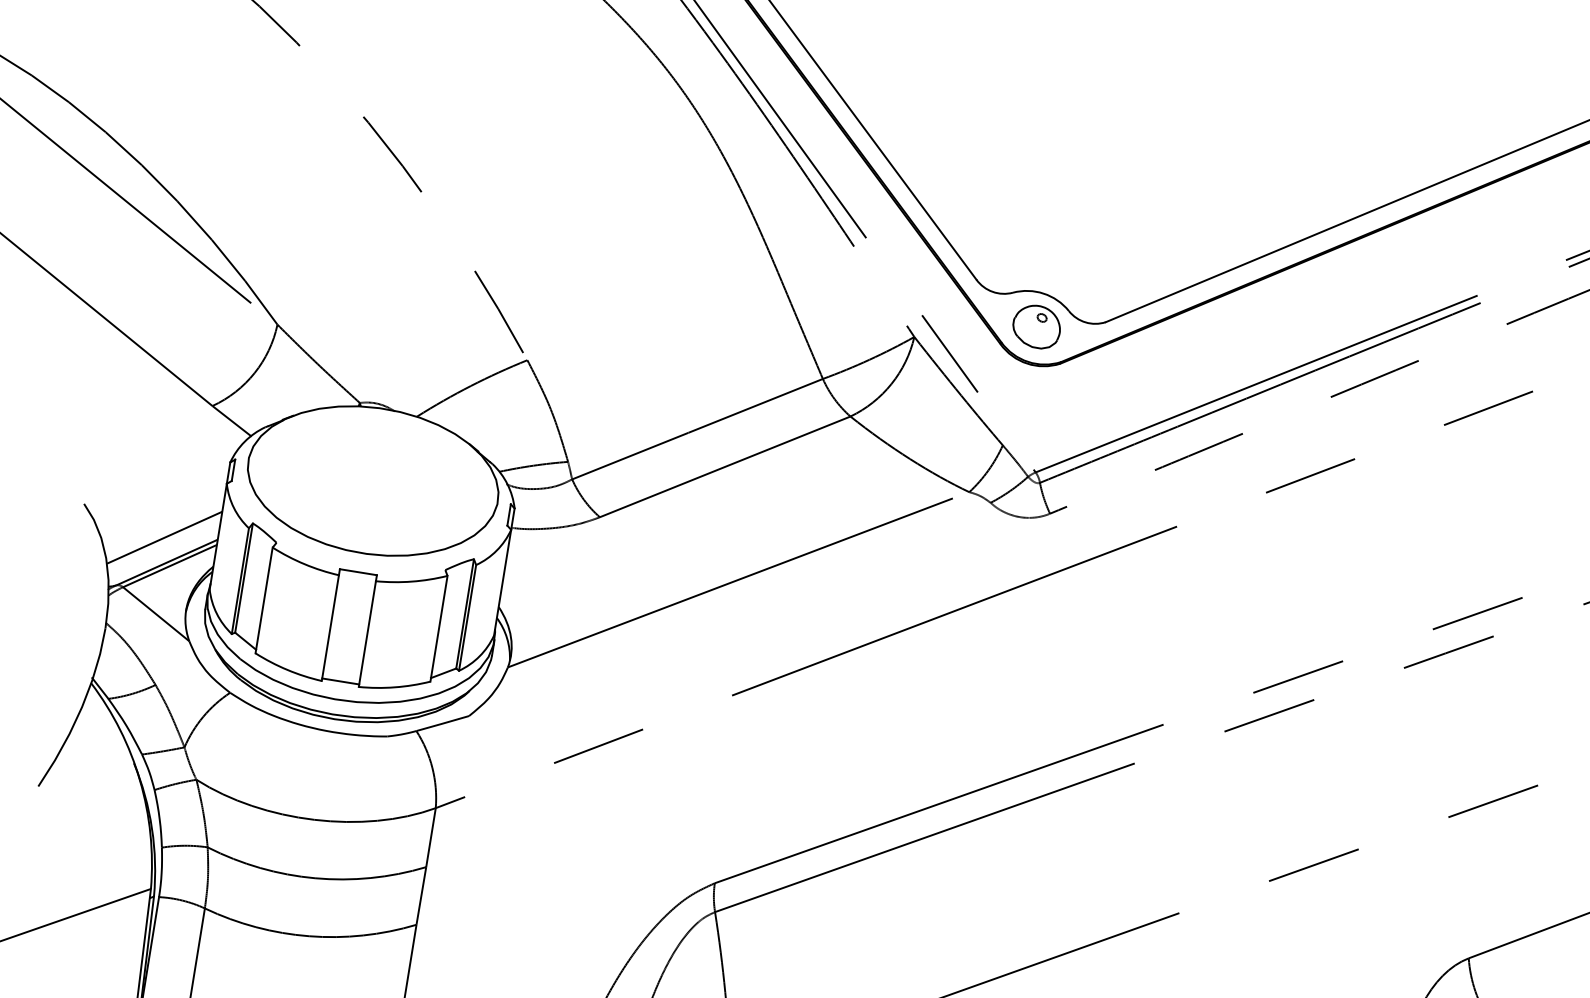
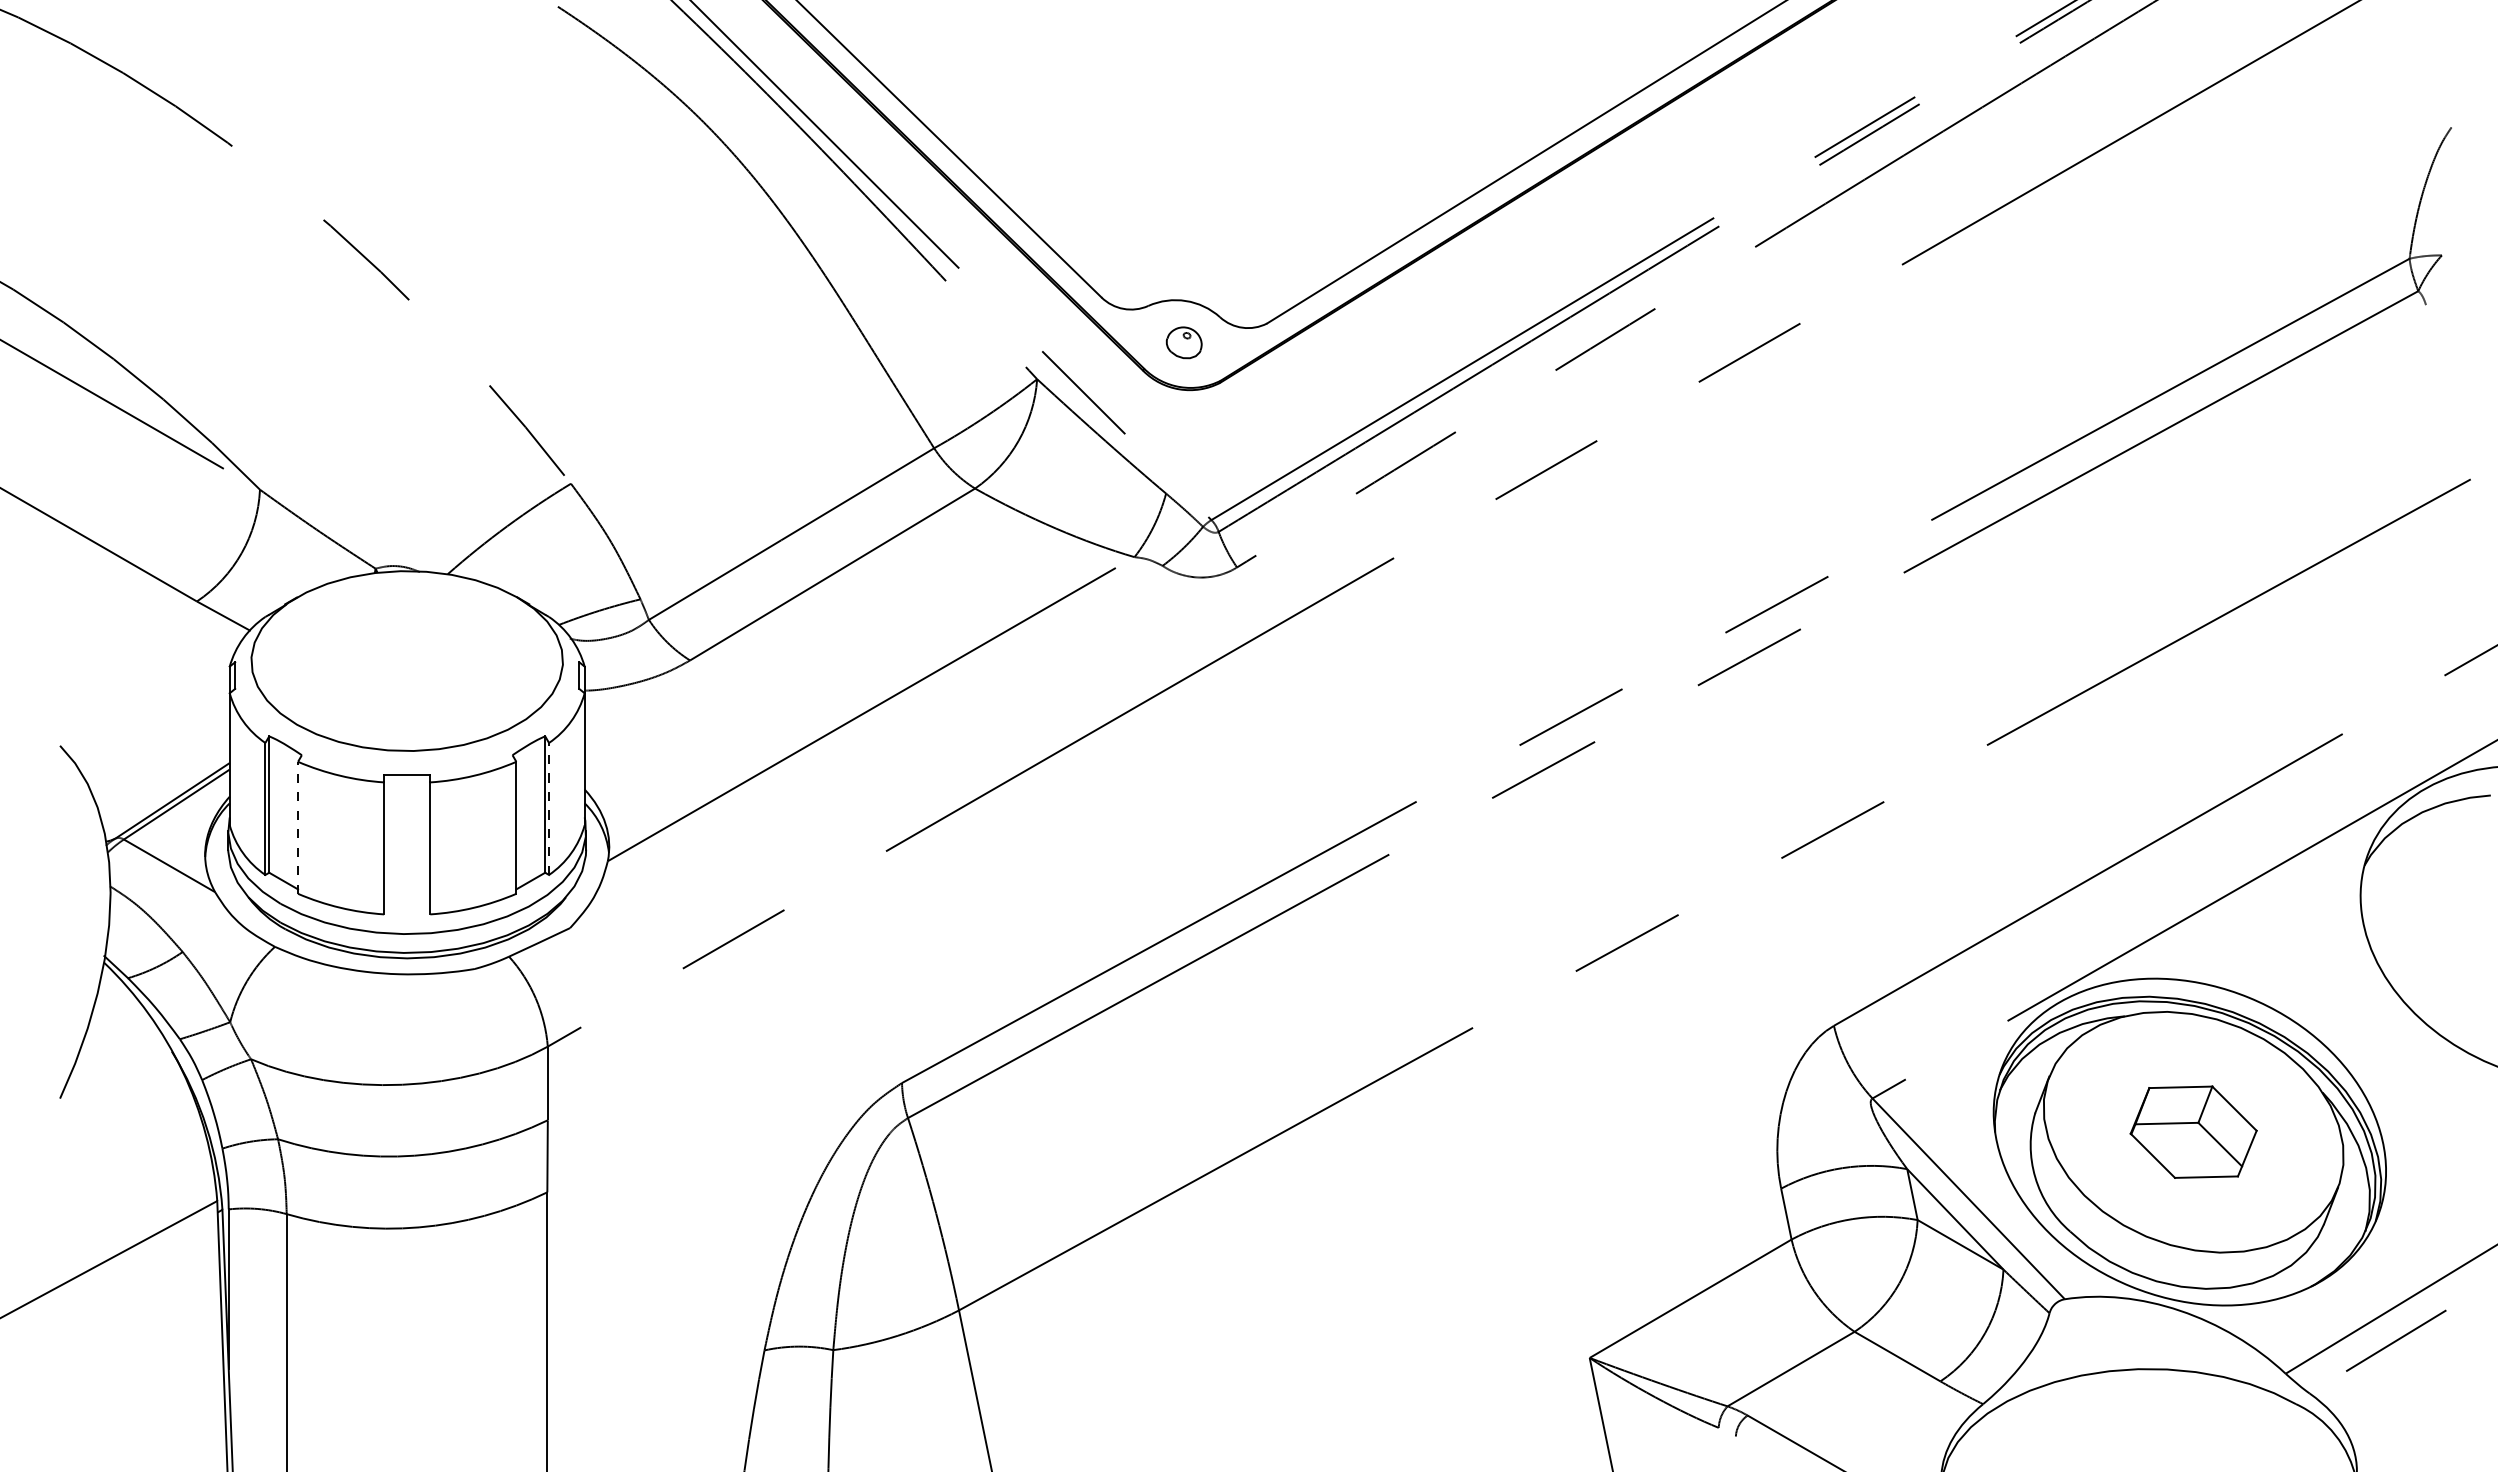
part: (1037, 326) -> (1184, 342), size x0.6
line: (164, 538) -> (164, 771), removed
line: (264, 600) -> (298, 827), solid -> dashed
line: (468, 617) -> (549, 808), solid -> dashed
line: (340, 681) -> (407, 911), removed

